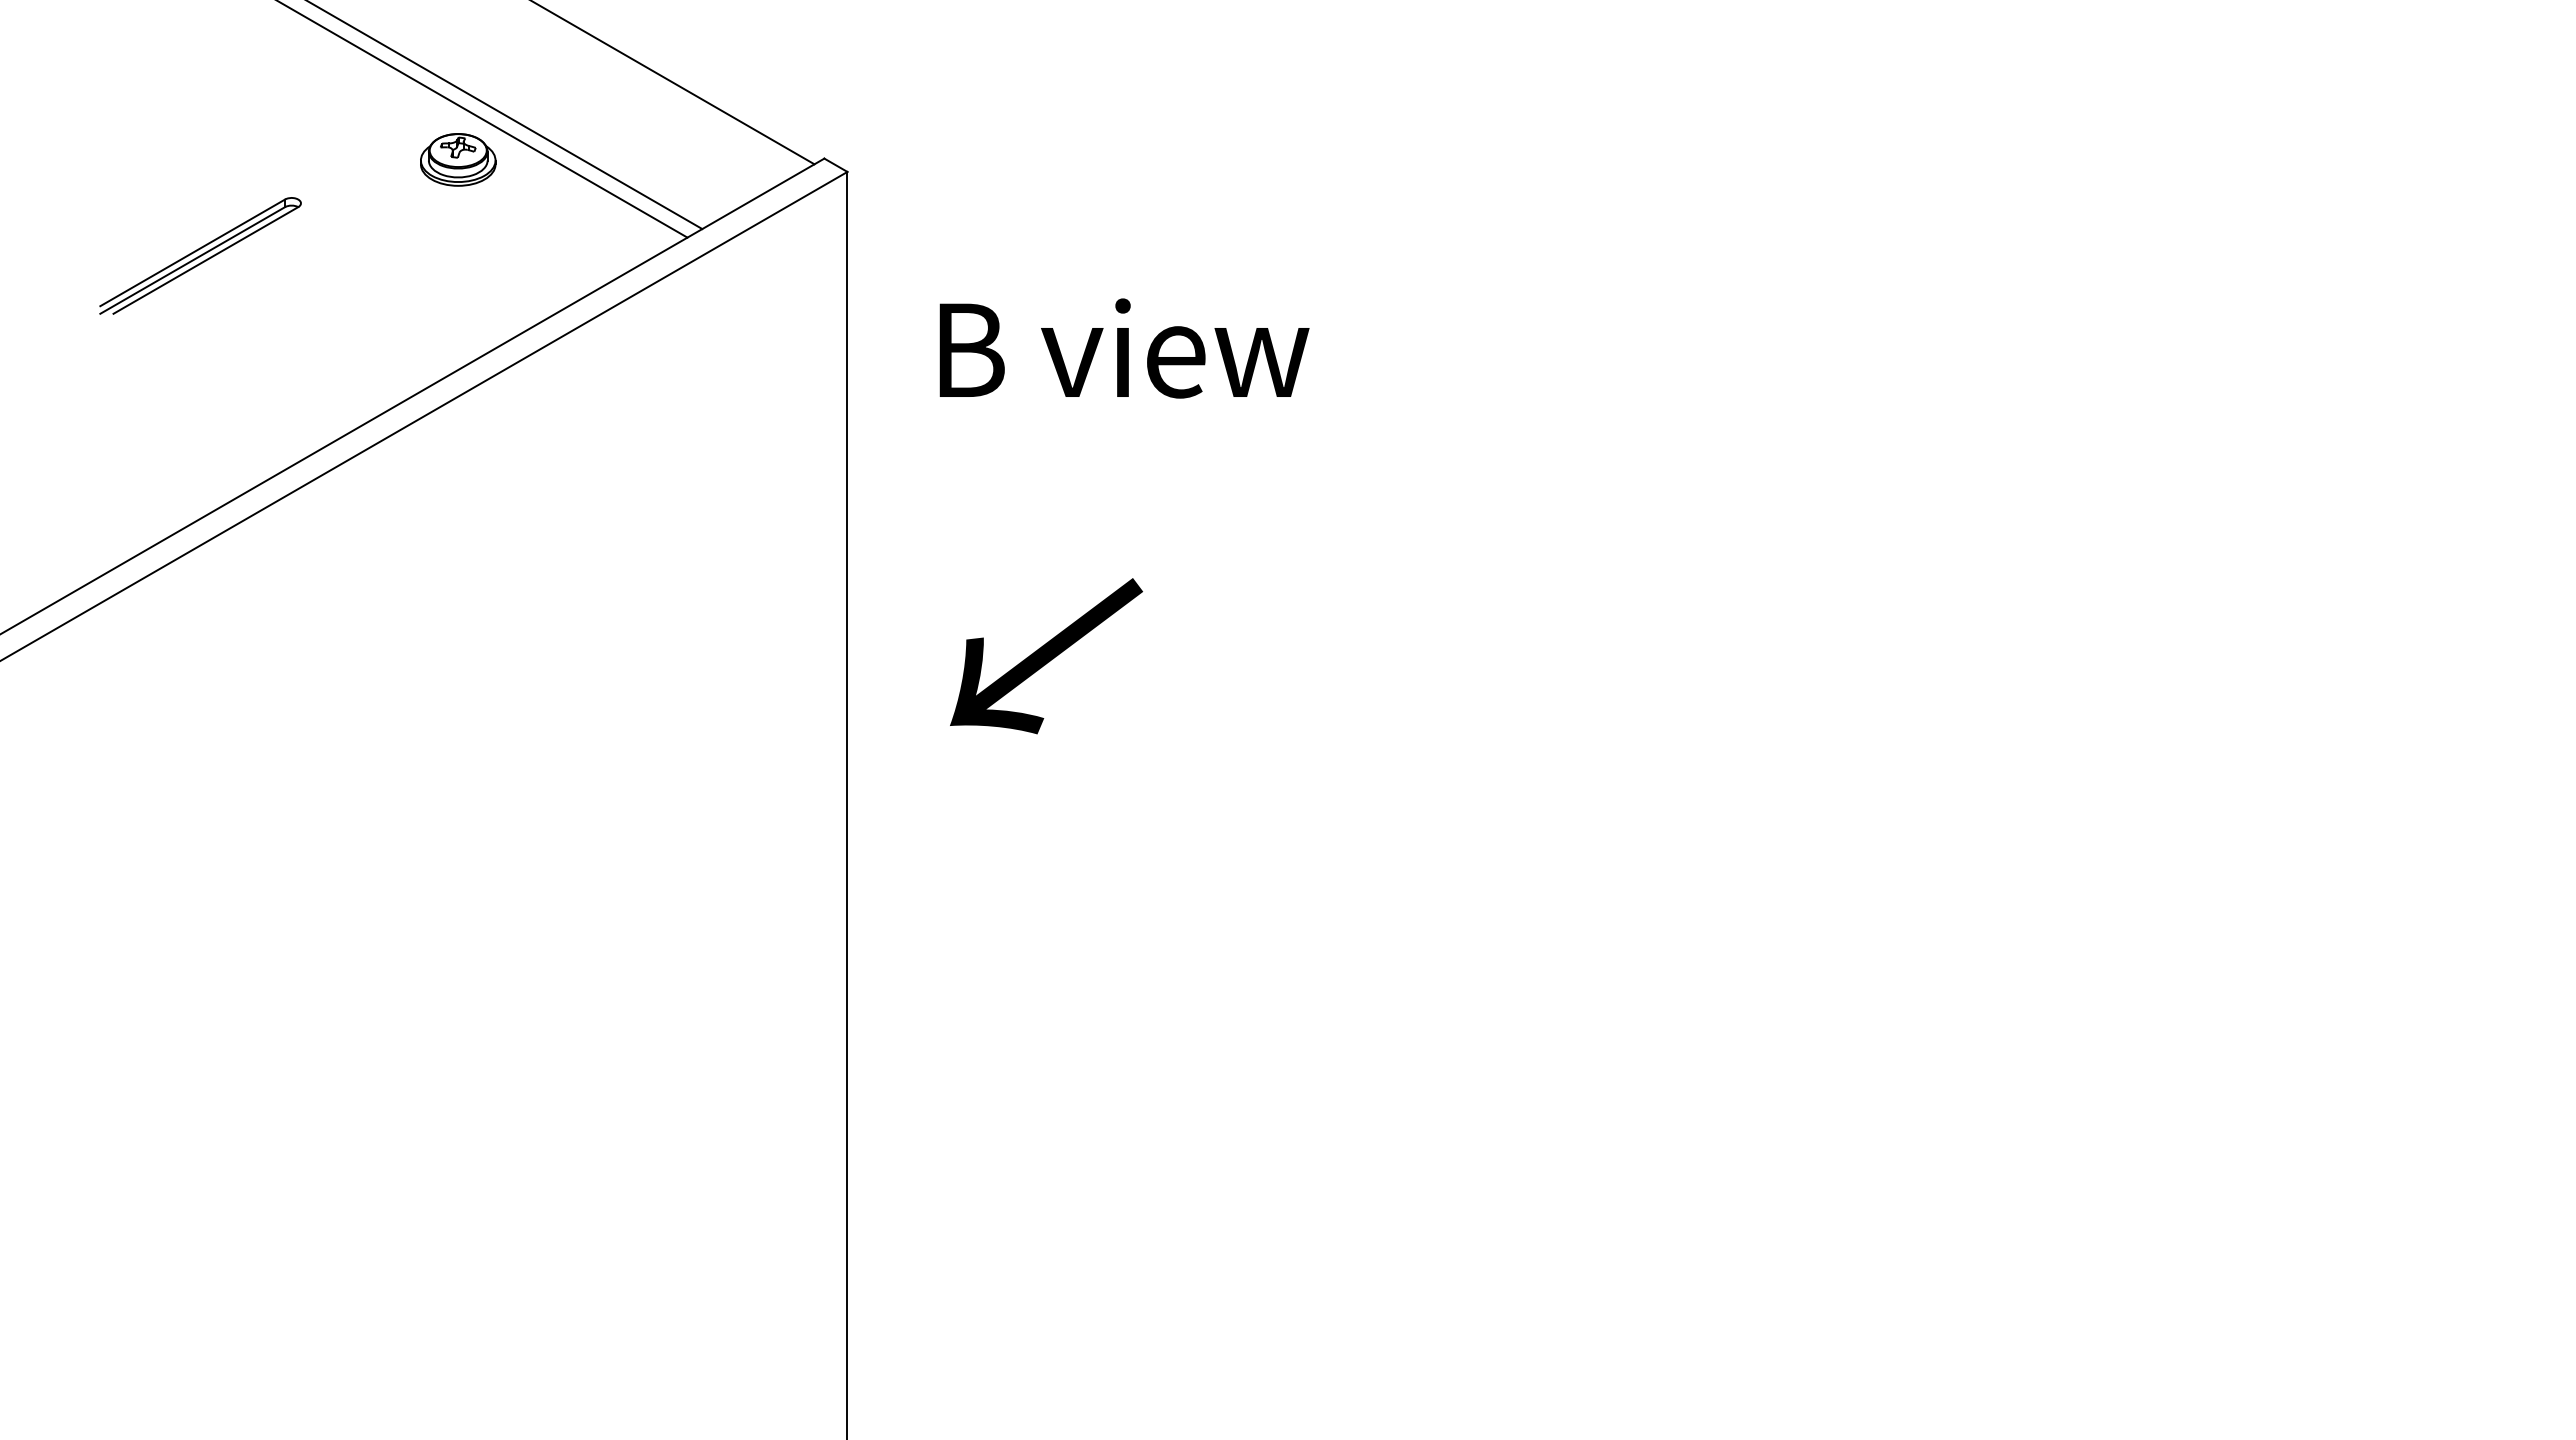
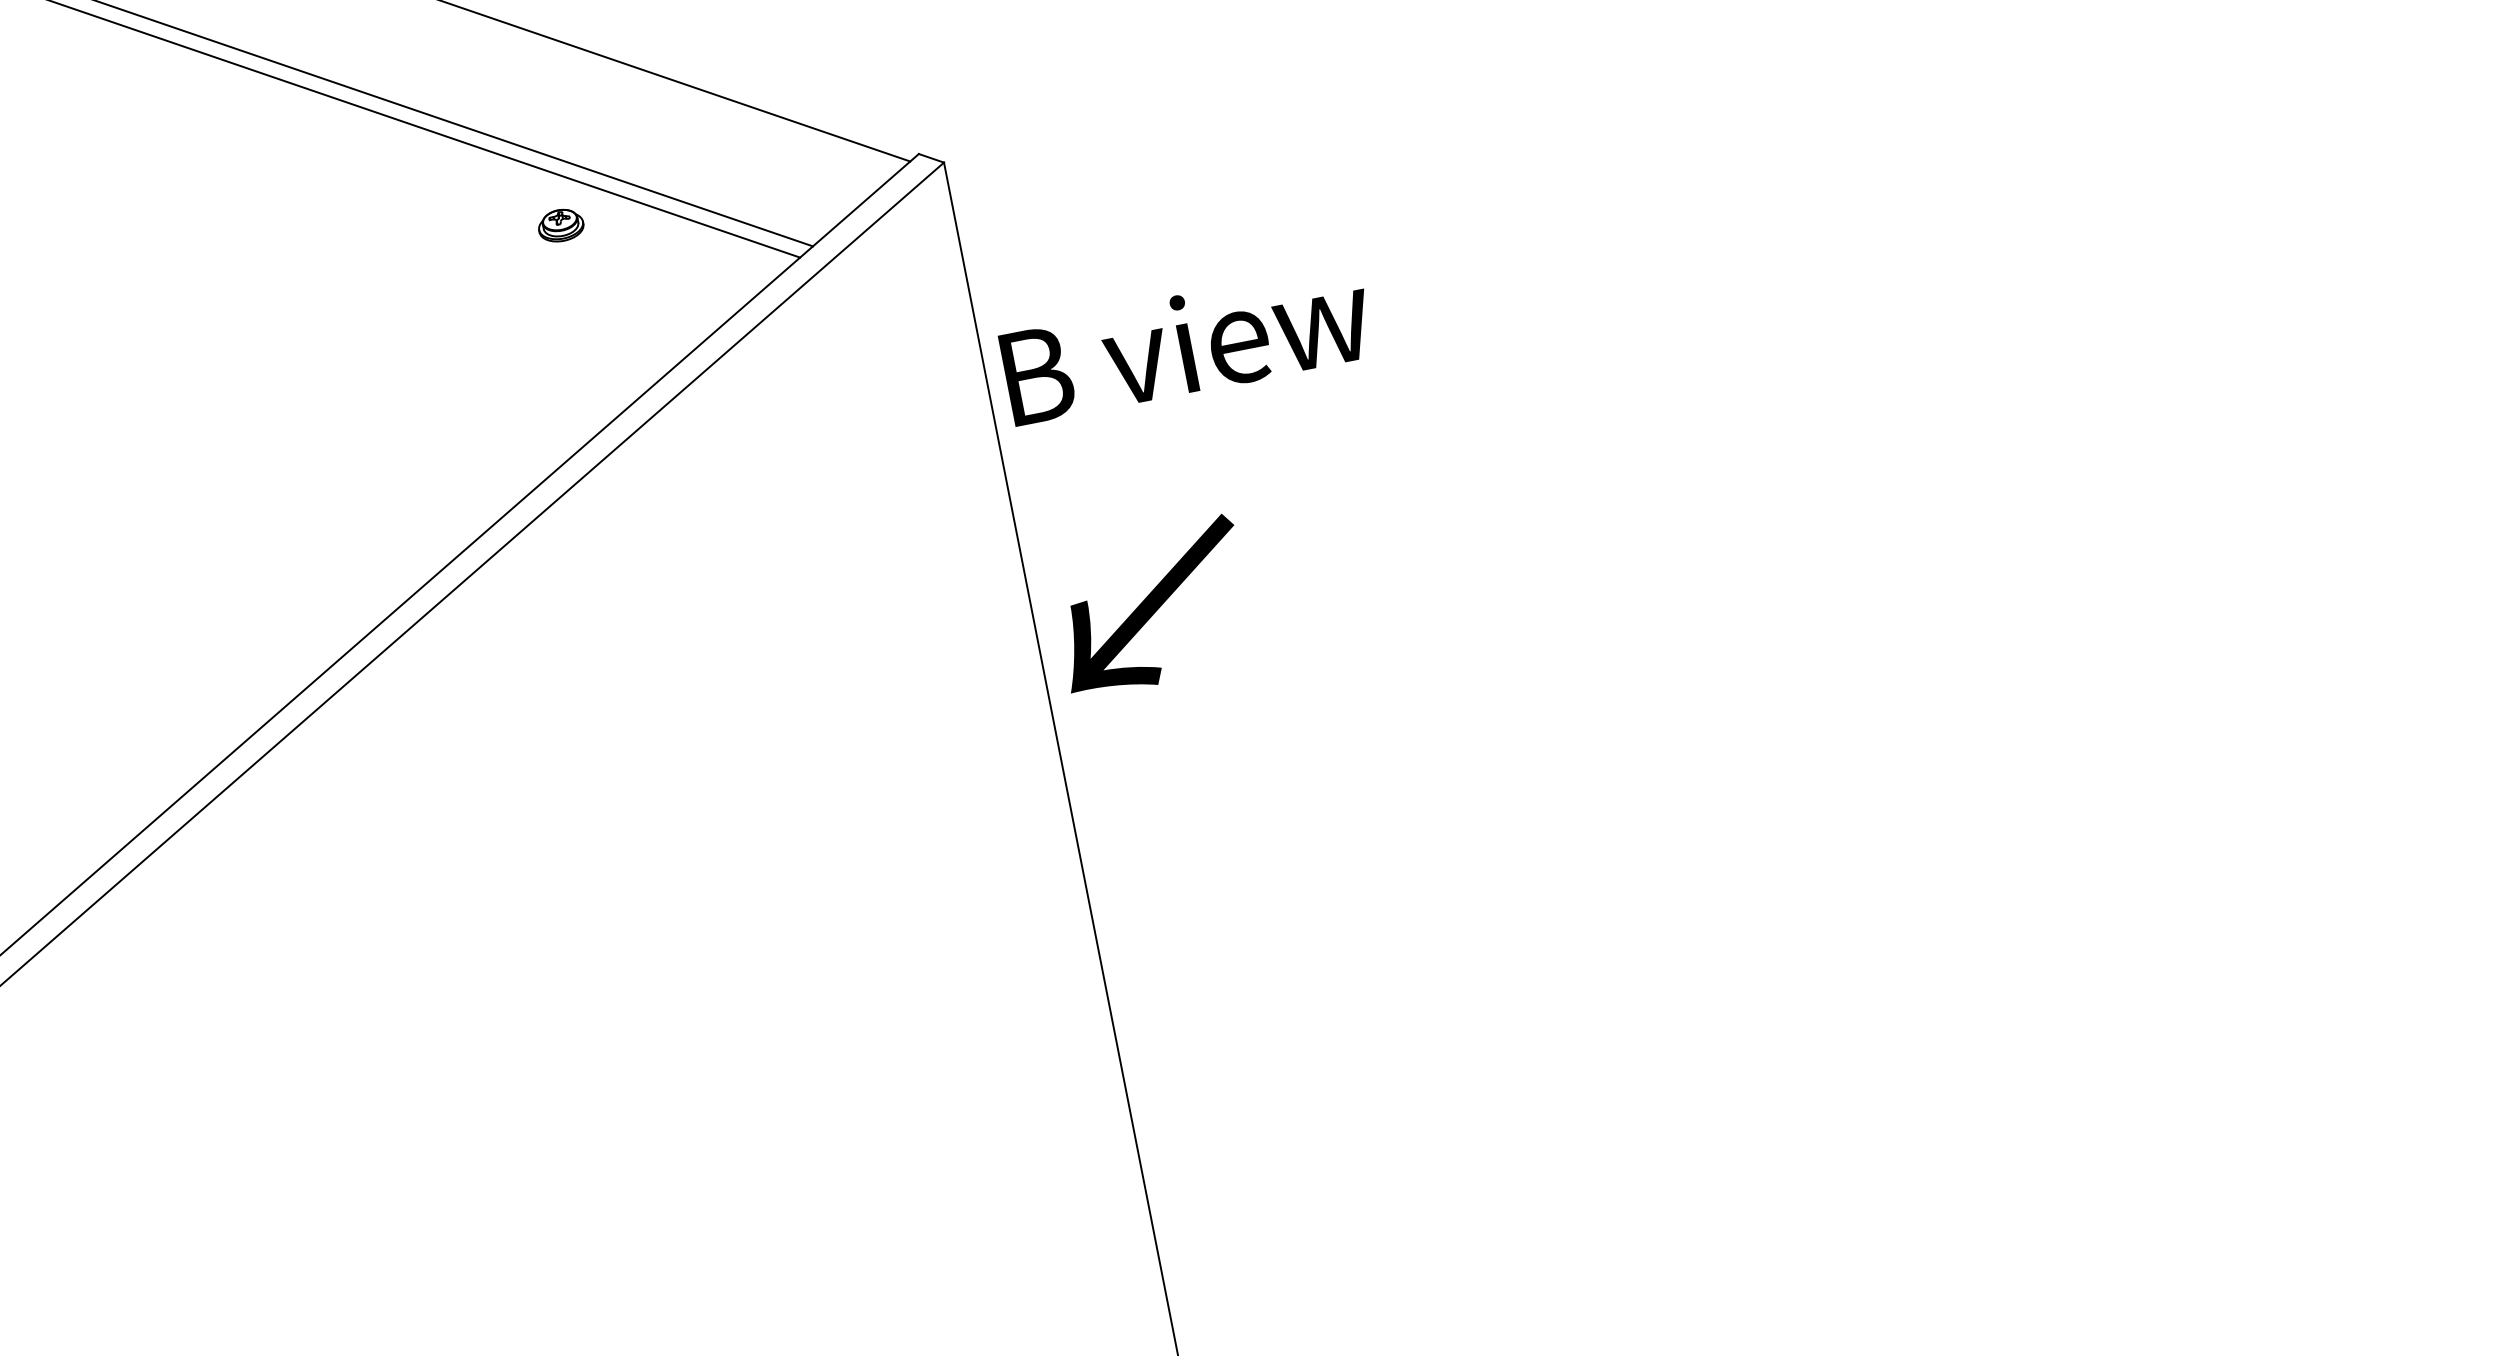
part: (458, 159) -> (561, 225), size x0.6
part: (200, 255) -> (327, 368), removed
text: (1124, 348) -> (1186, 344), moved
text: (1046, 656) -> (1152, 607), moved

